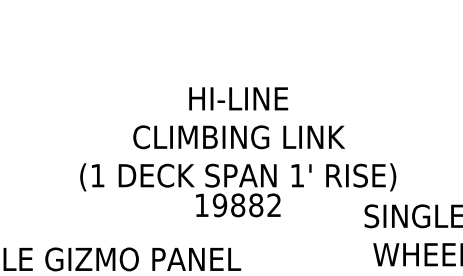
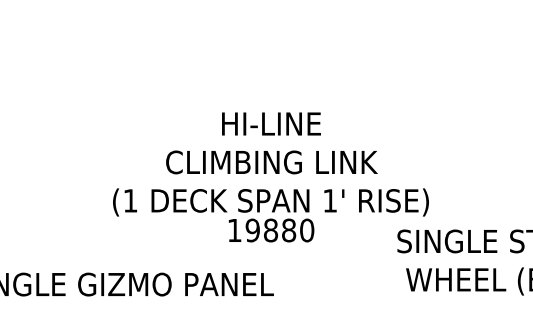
text: (274, 205) -> (307, 230), 19882 -> 19880

